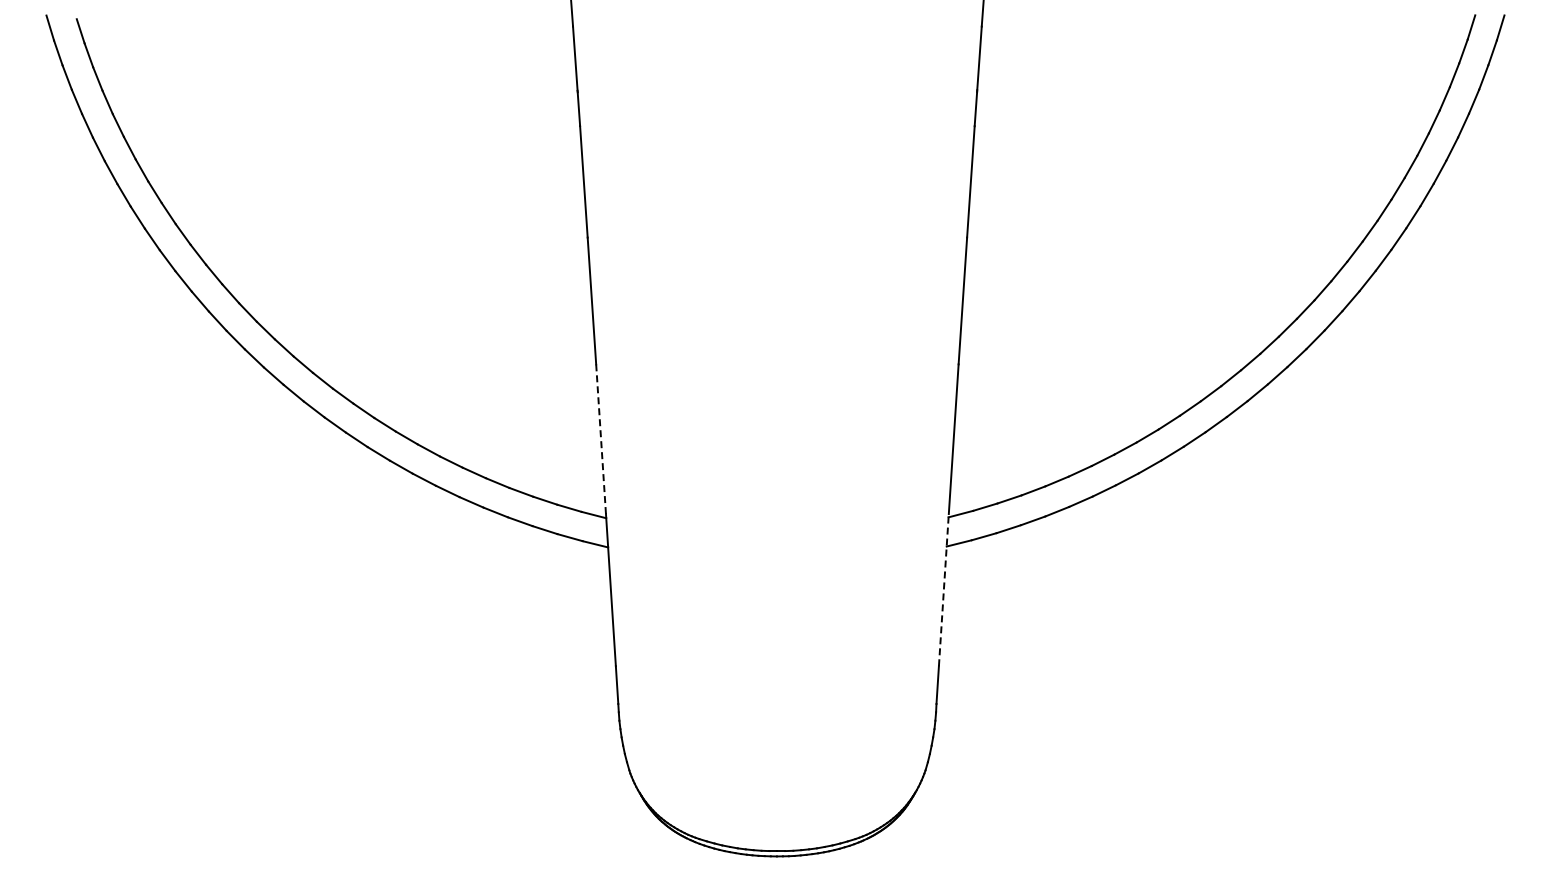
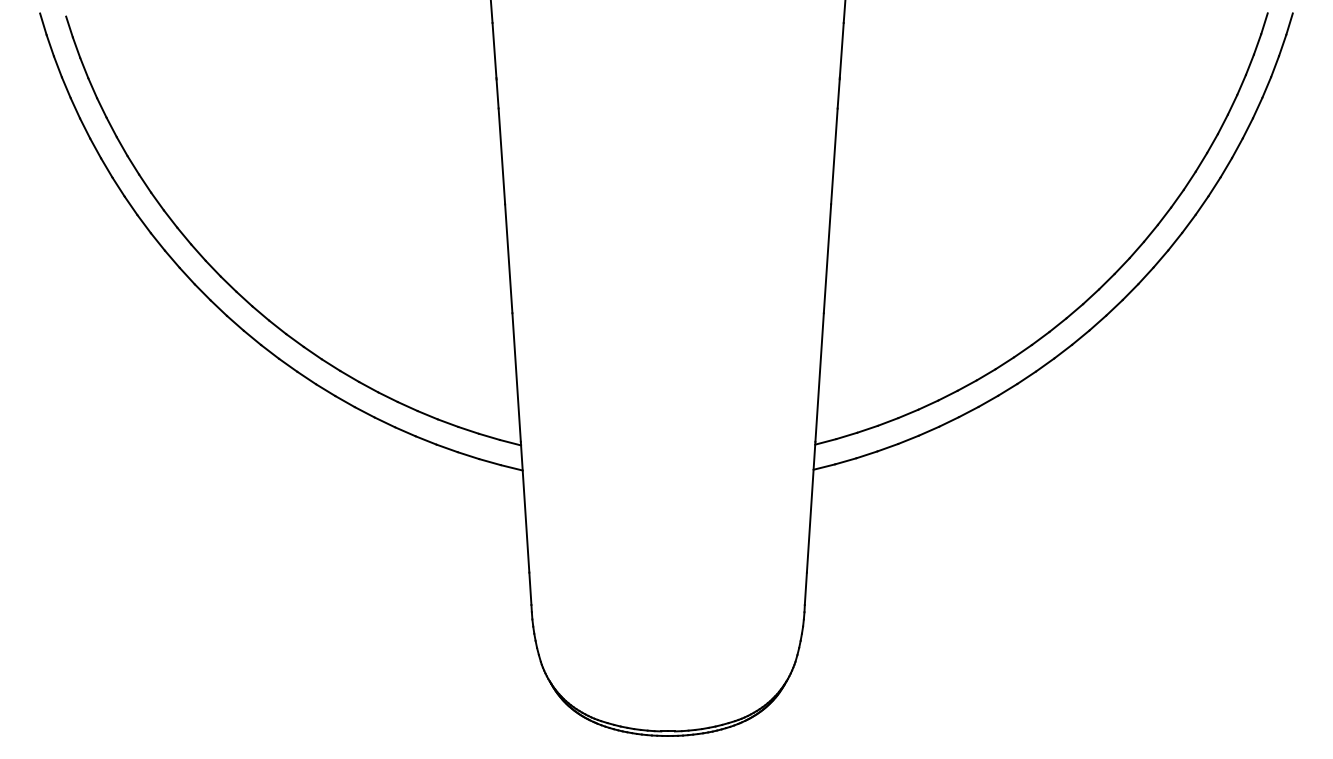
line: (601, 439) -> (516, 377), dashed -> solid
line: (943, 589) -> (810, 506), dashed -> solid

